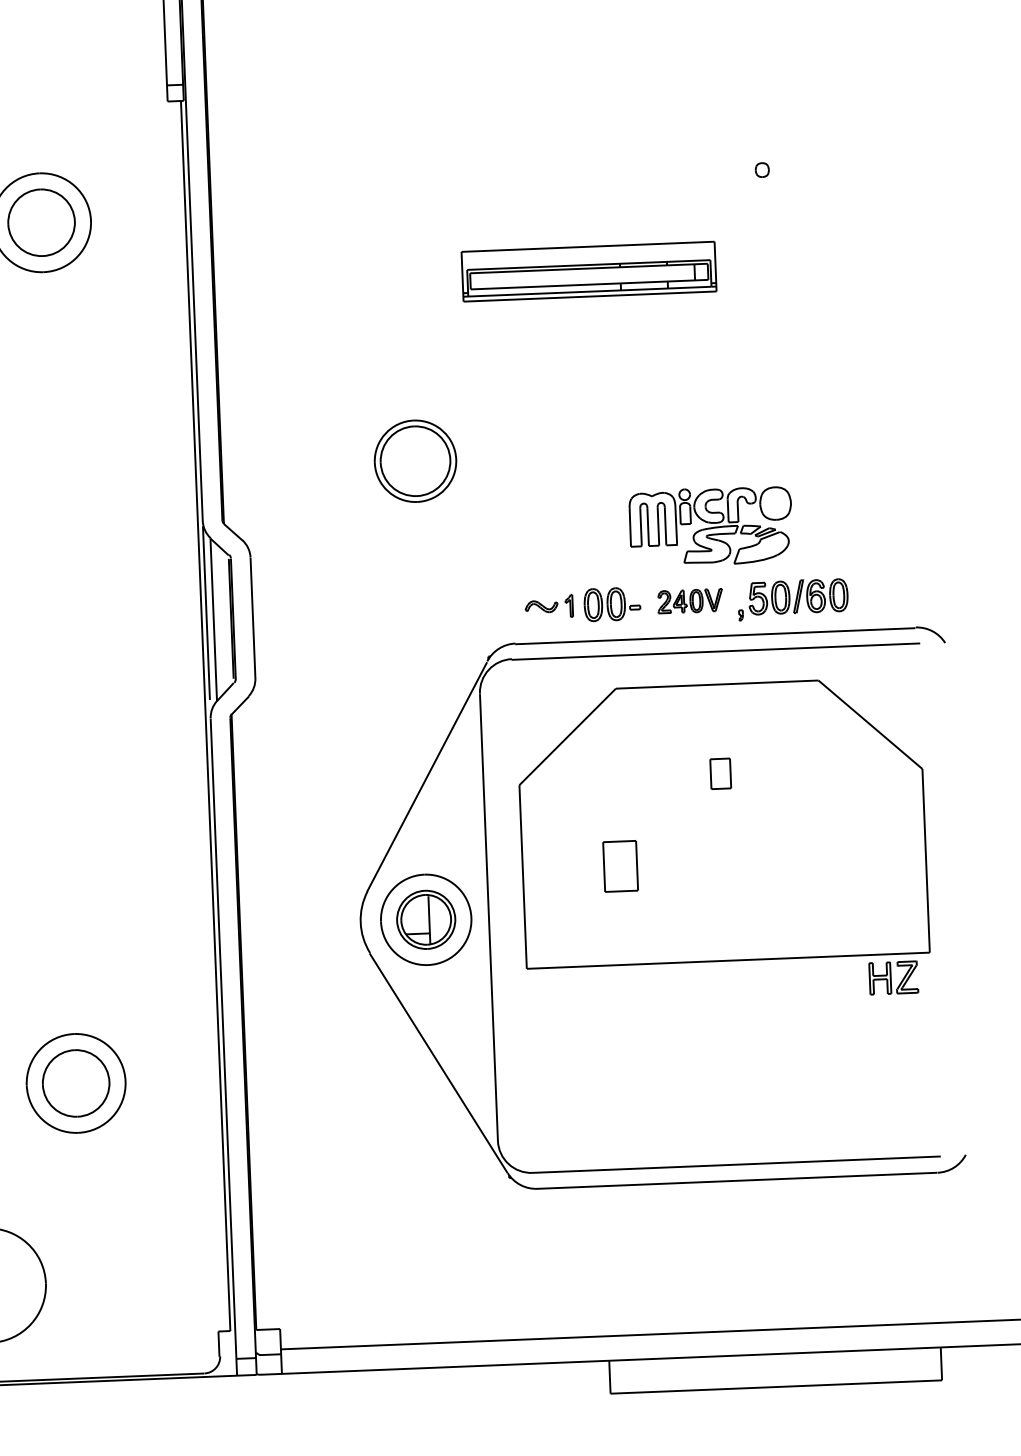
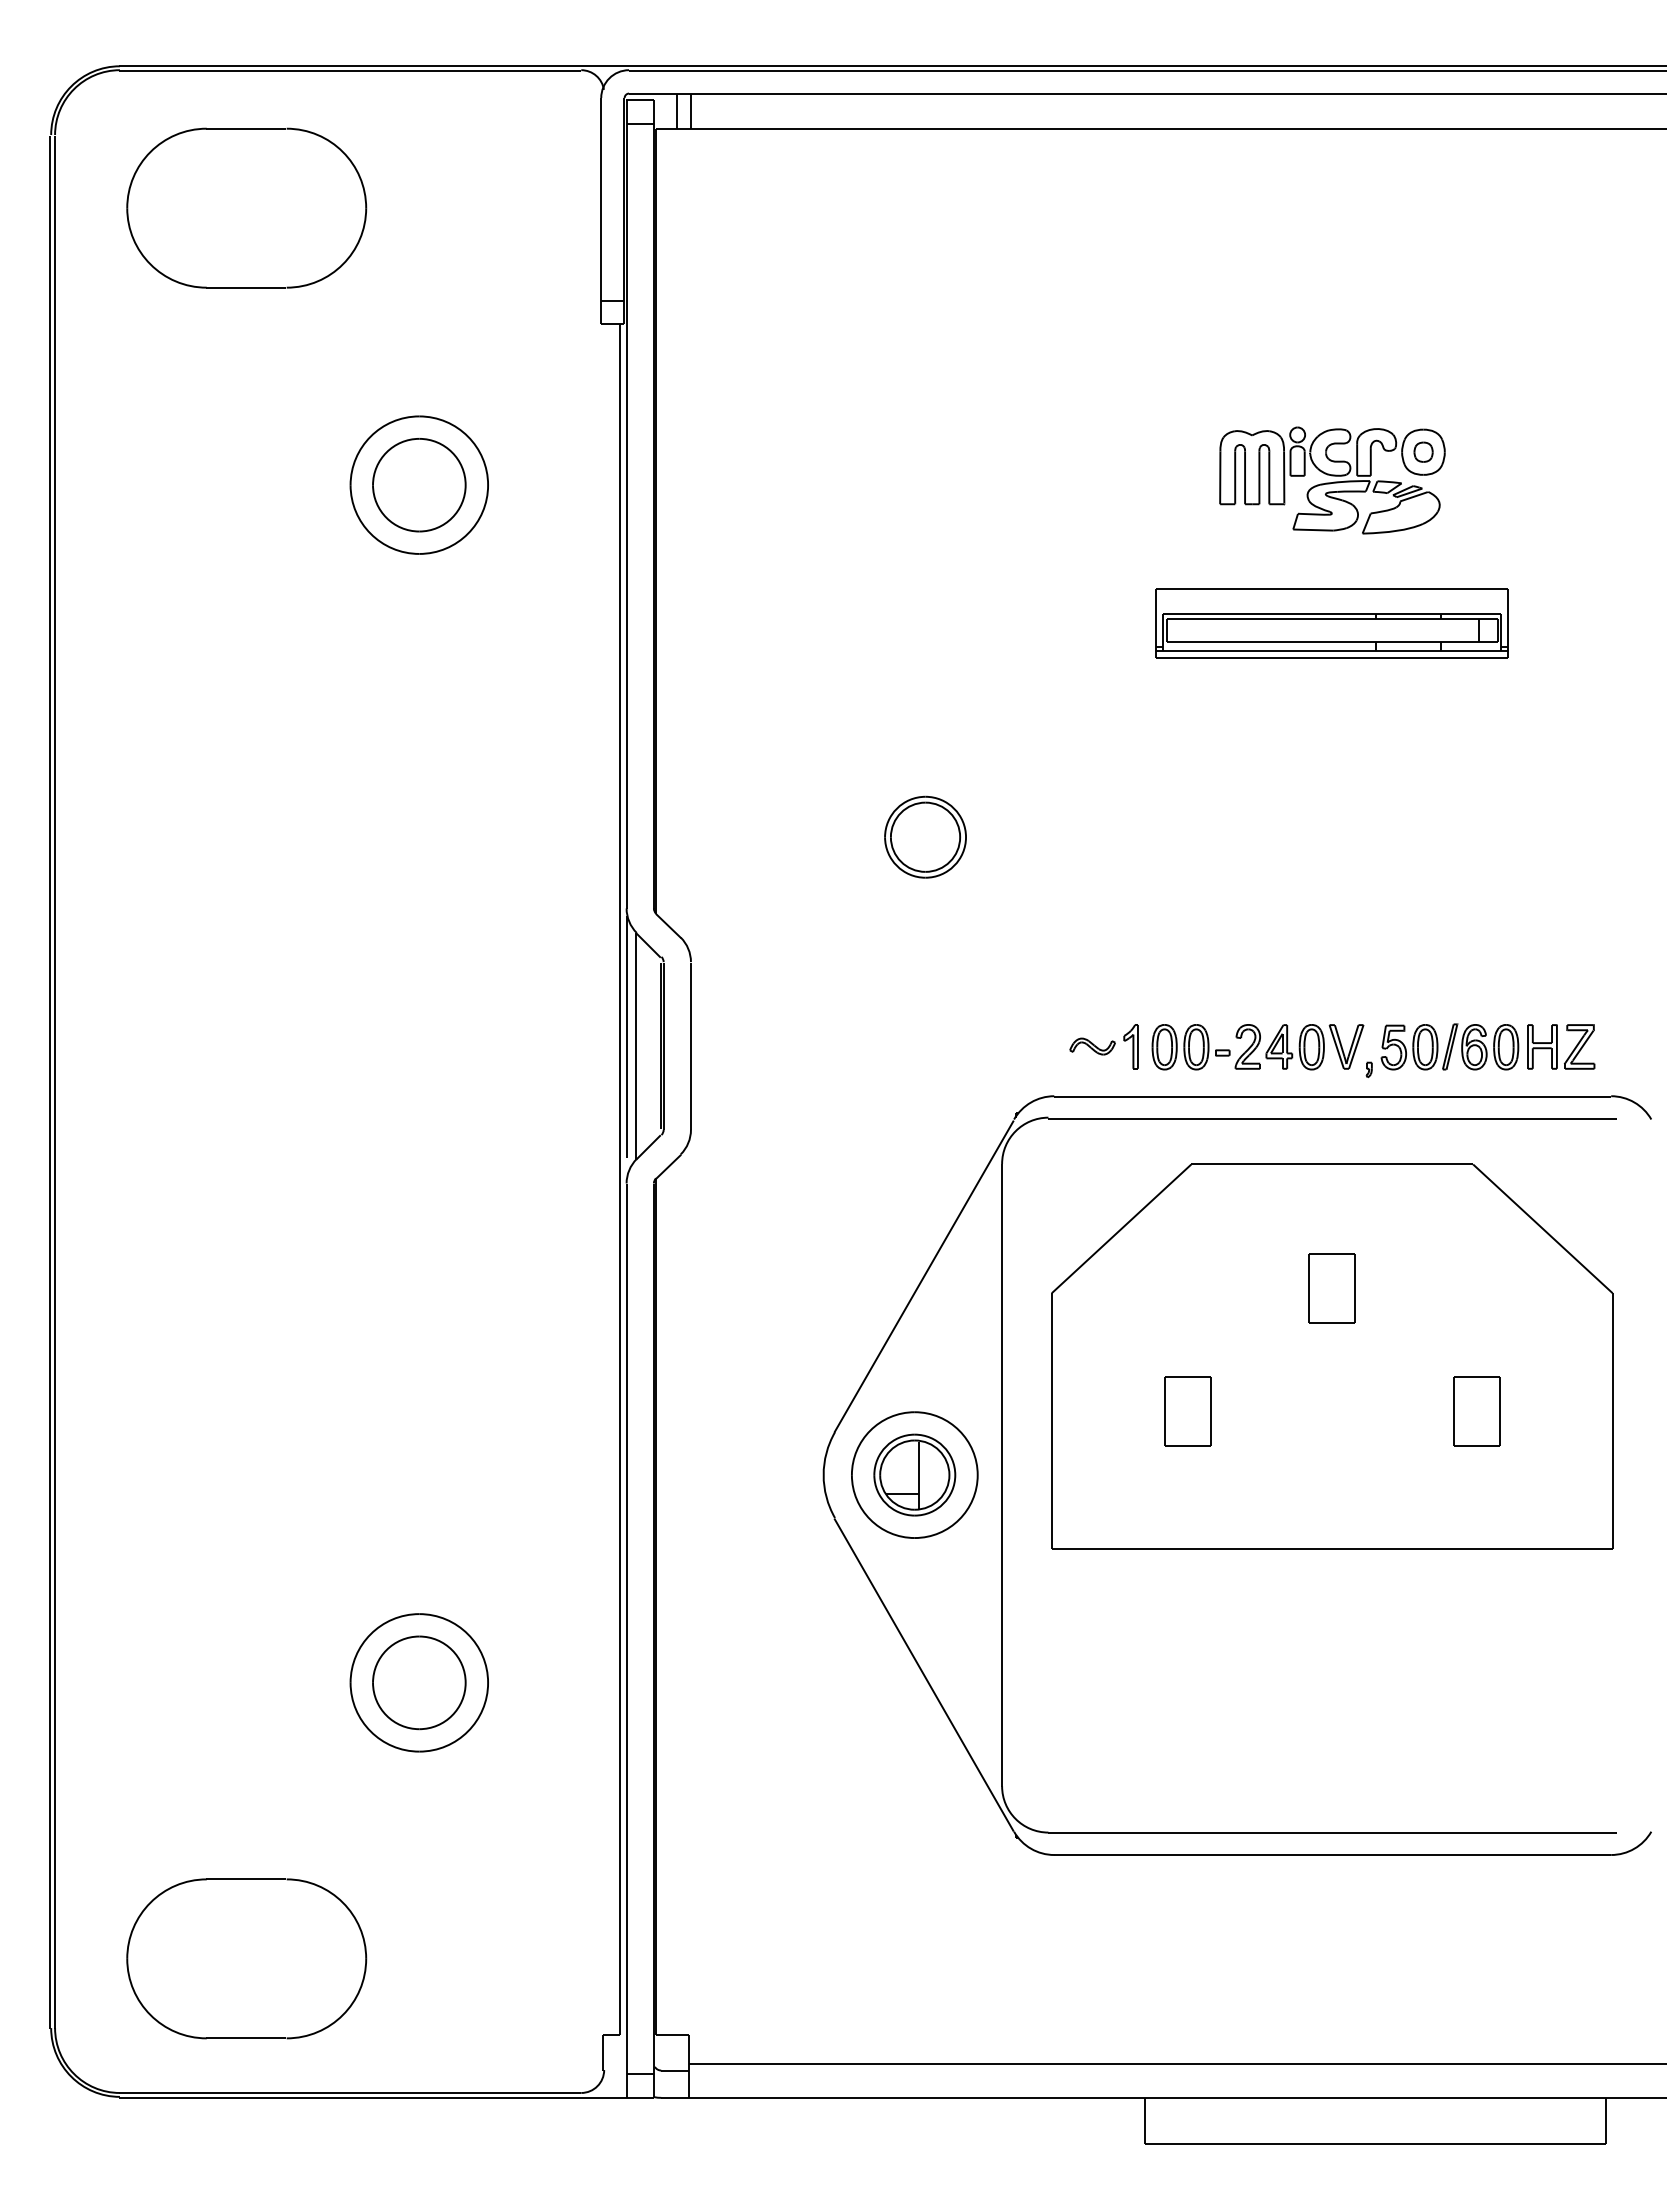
part: (588, 271) -> (1331, 623), moved
part: (415, 460) -> (925, 836), size x0.71
part: (711, 526) -> (1332, 480), moved
part: (690, 601) -> (1299, 1047), size x1.43
part: (568, 605) -> (1130, 1046), size x1.43
part: (720, 773) -> (1331, 1288), size x1.67
part: (828, 857) -> (1476, 1411), added
part: (894, 977) -> (1561, 1046), moved

